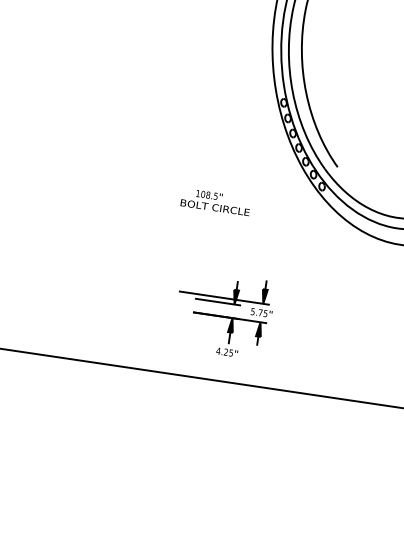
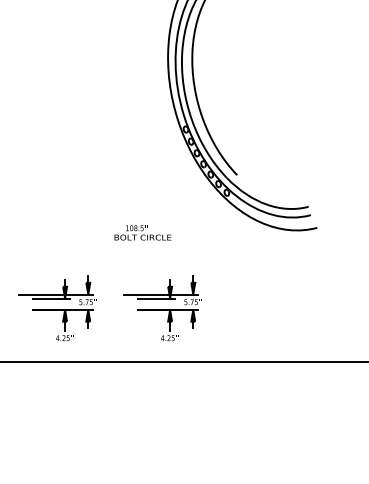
text: (215, 201) -> (142, 232), moved
part: (96, 296) -> (57, 308), added

